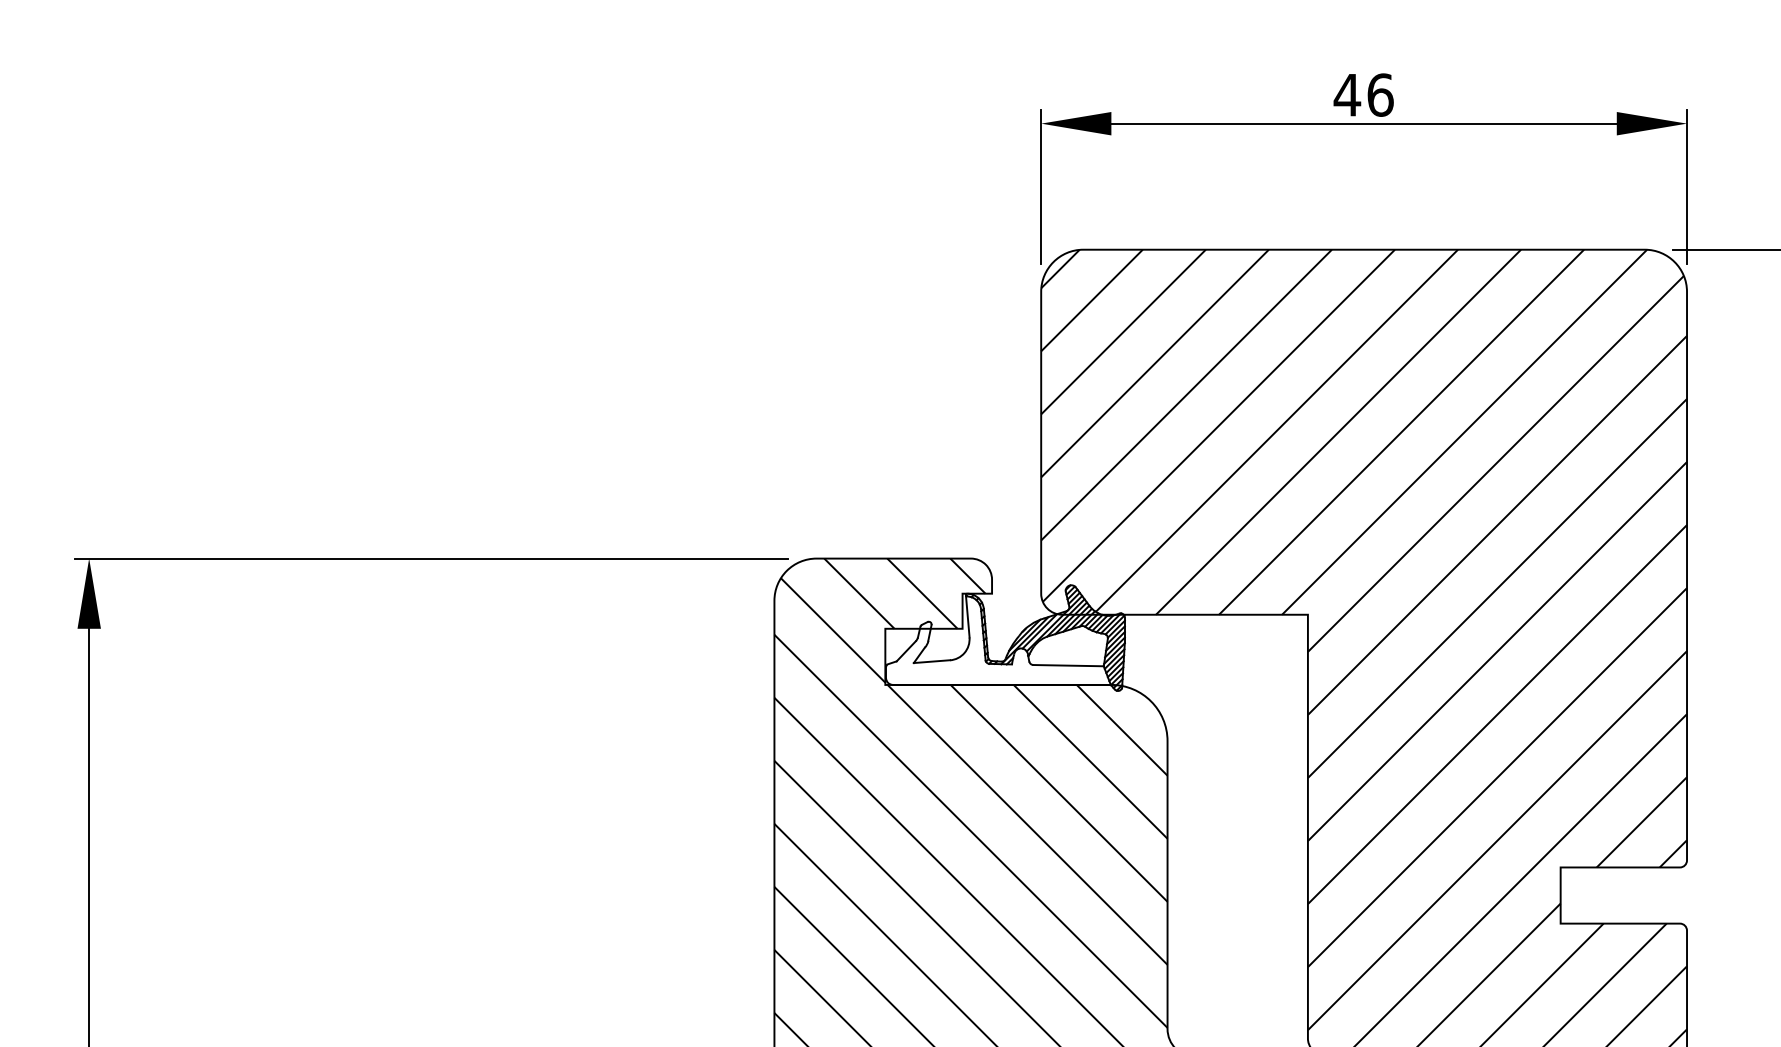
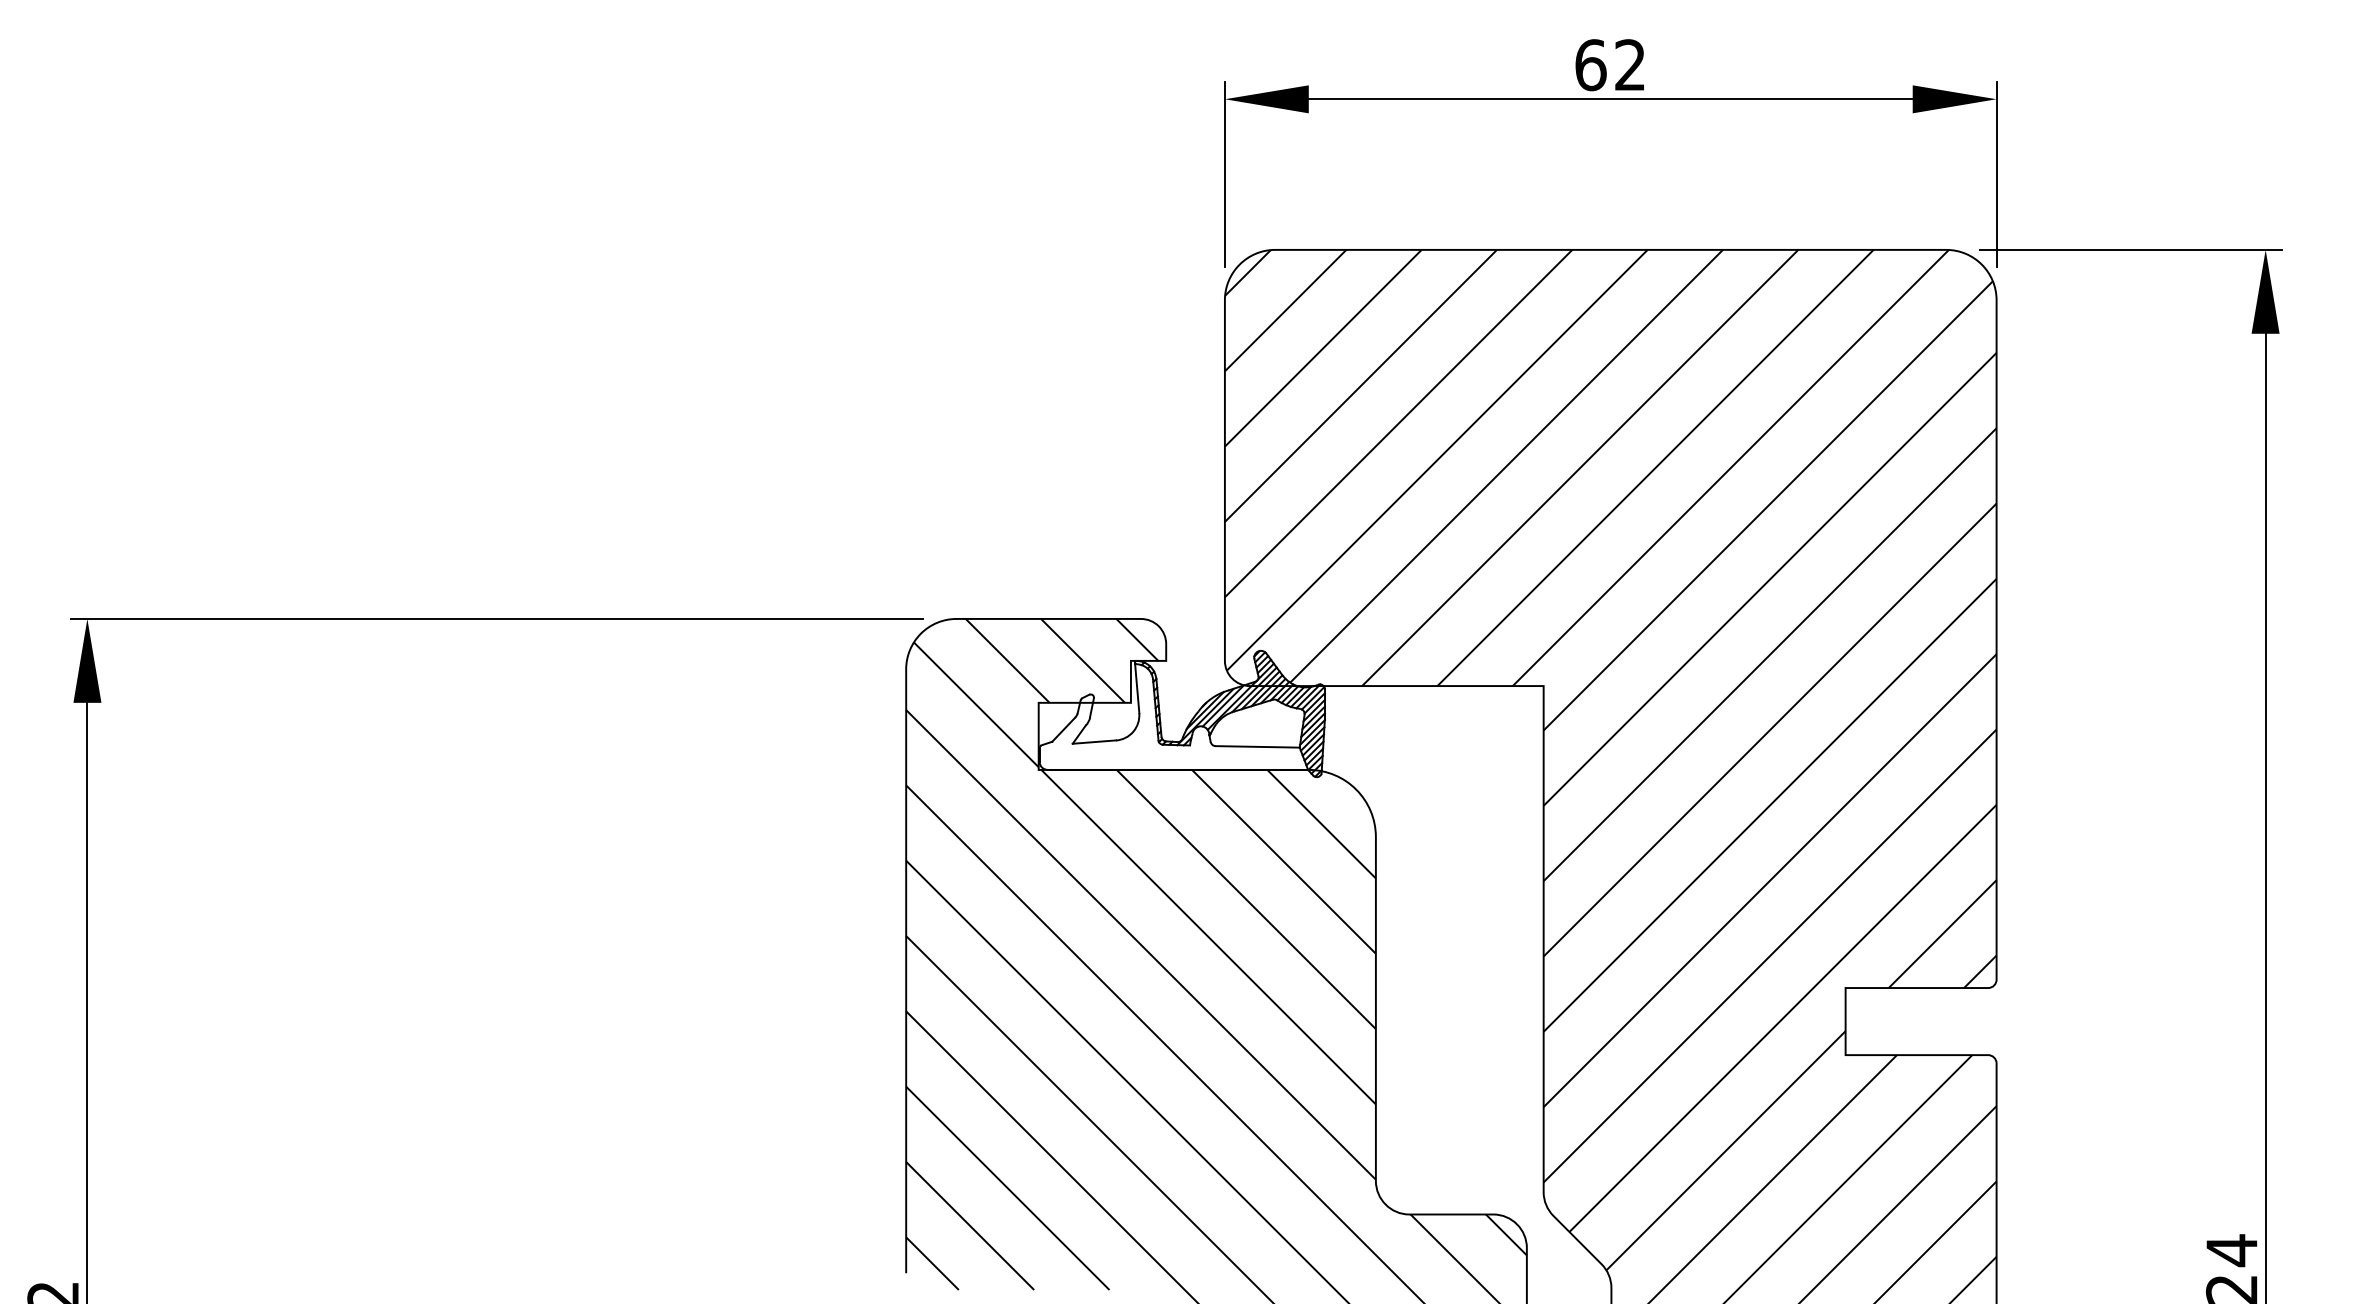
text: (1363, 95) -> (1610, 65), 46 -> 62

